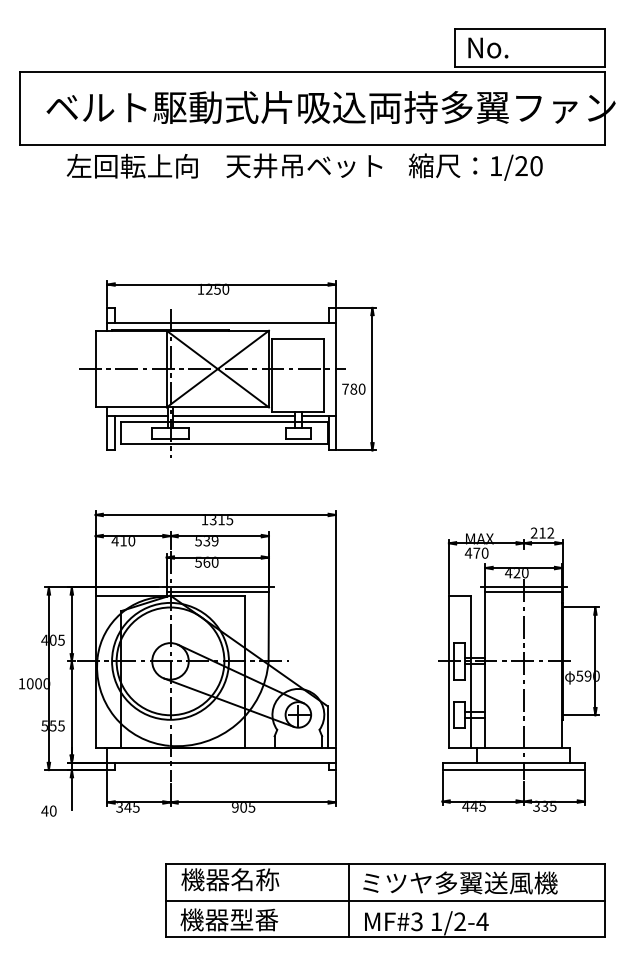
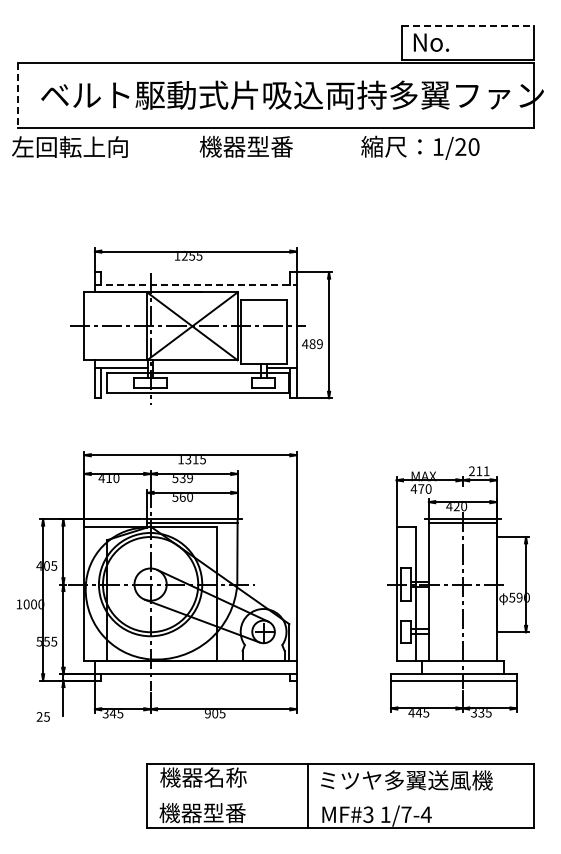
line: (530, 28) -> (468, 25), solid -> dashed
line: (19, 108) -> (17, 96), solid -> dashed
text: (131, 165) -> (69, 146), moved
text: (303, 165) -> (268, 146), 天井吊ベット -> 機器型番
text: (225, 288) -> (199, 255), 1250 -> 1255
line: (221, 322) -> (195, 285), solid -> dashed
text: (353, 388) -> (312, 343), 780 -> 489
line: (233, 415) -> (206, 367), removed
text: (550, 532) -> (486, 470), 212 -> 211
text: (48, 810) -> (42, 716), 40 -> 25
line: (385, 901) -> (340, 796), removed
text: (460, 921) -> (406, 814), 1/2-4 -> 1/7-4

